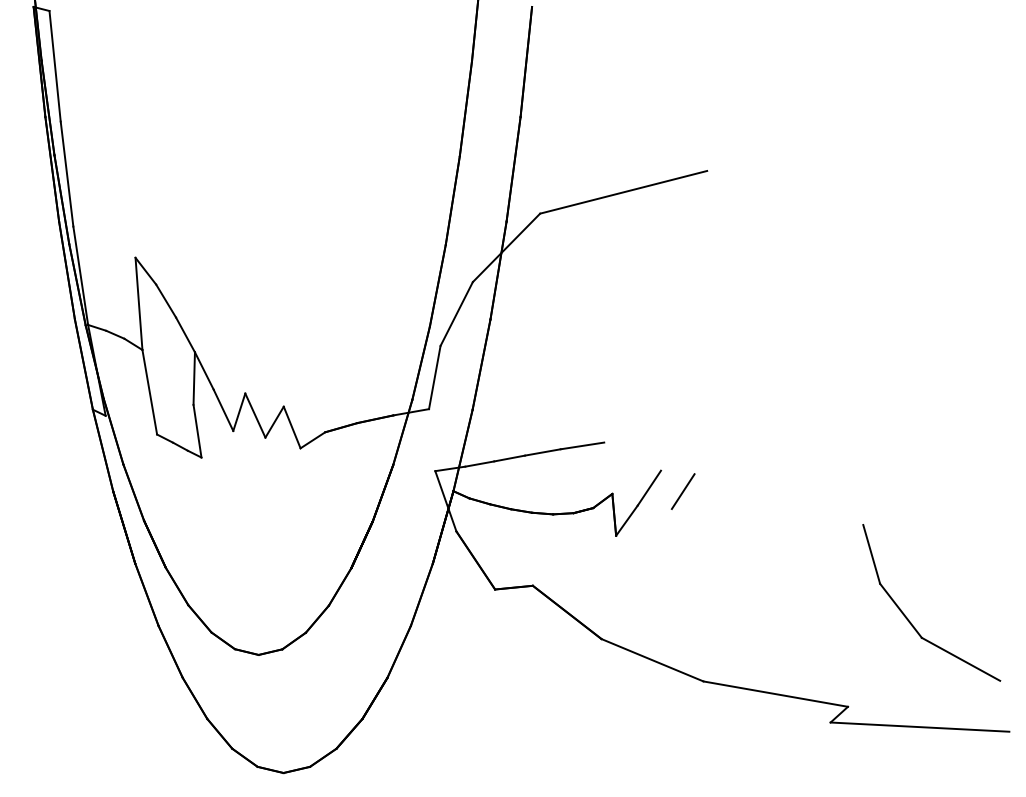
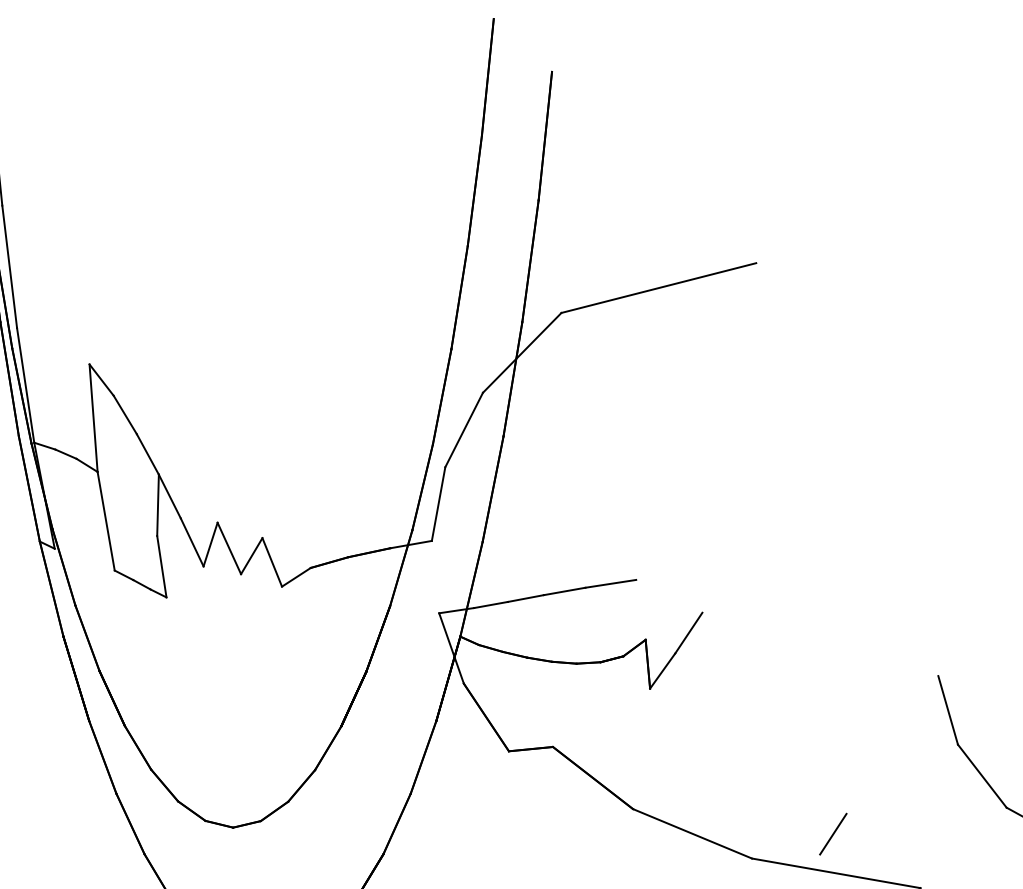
line: (682, 491) -> (832, 834), moved

